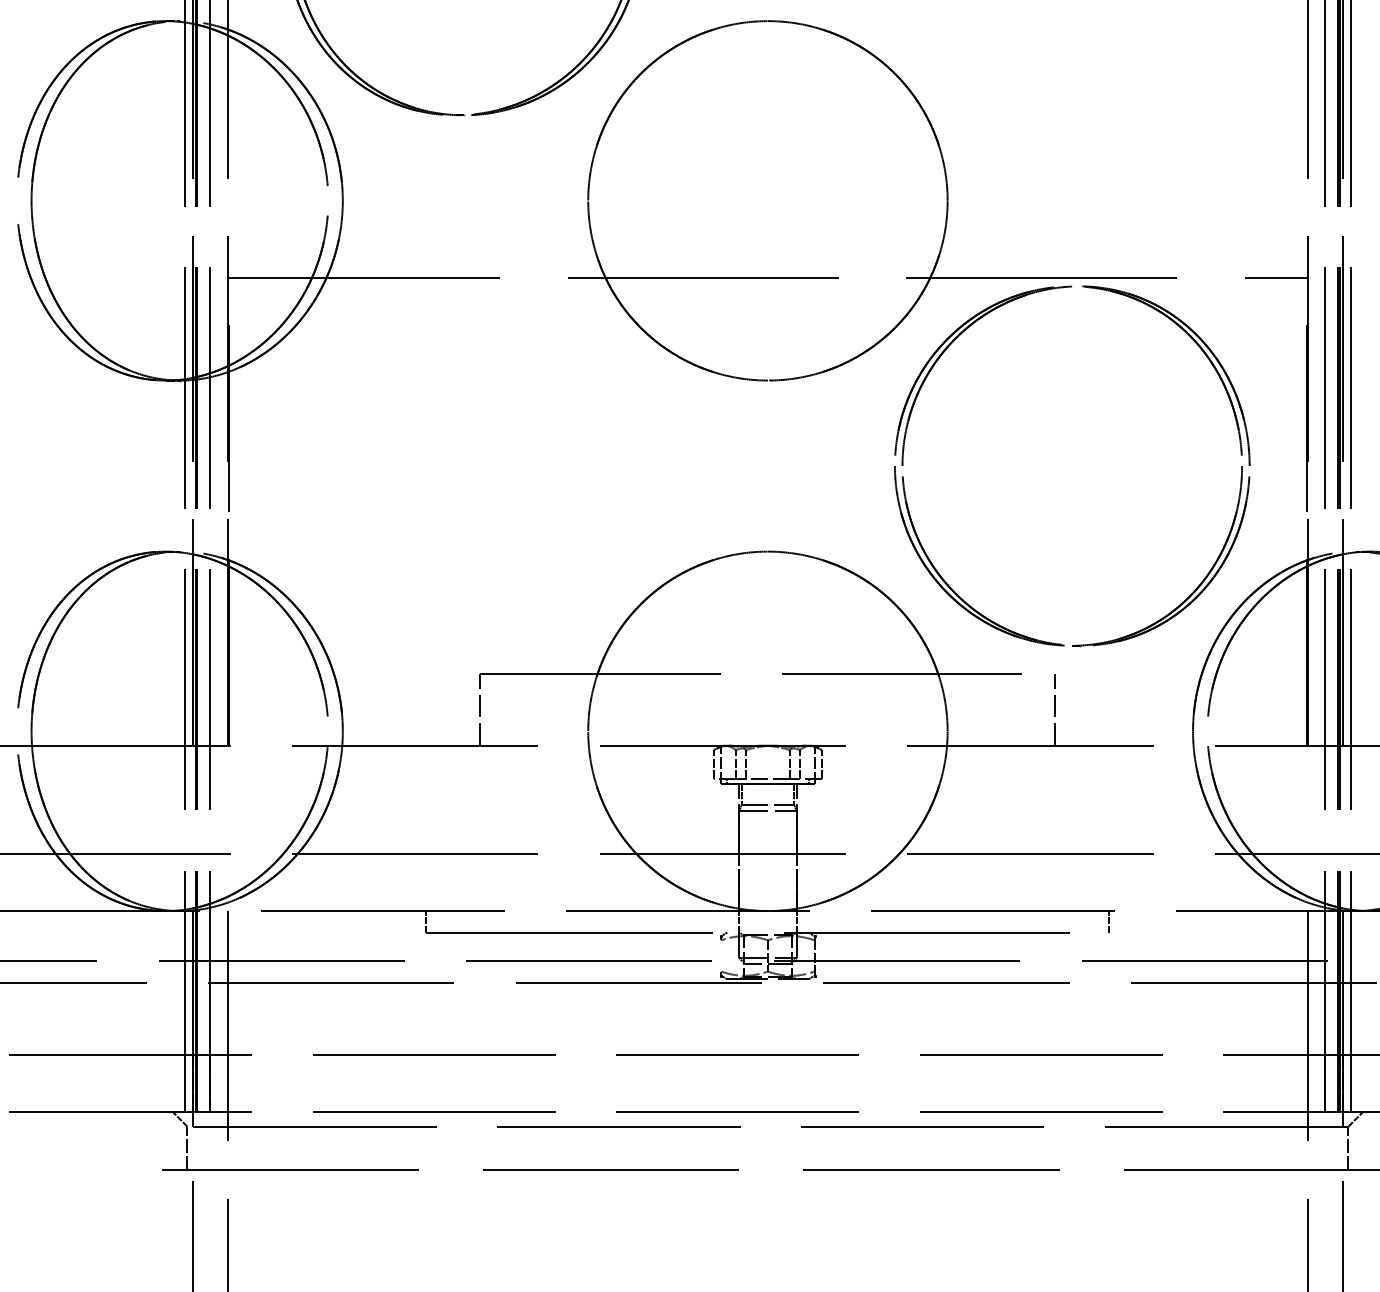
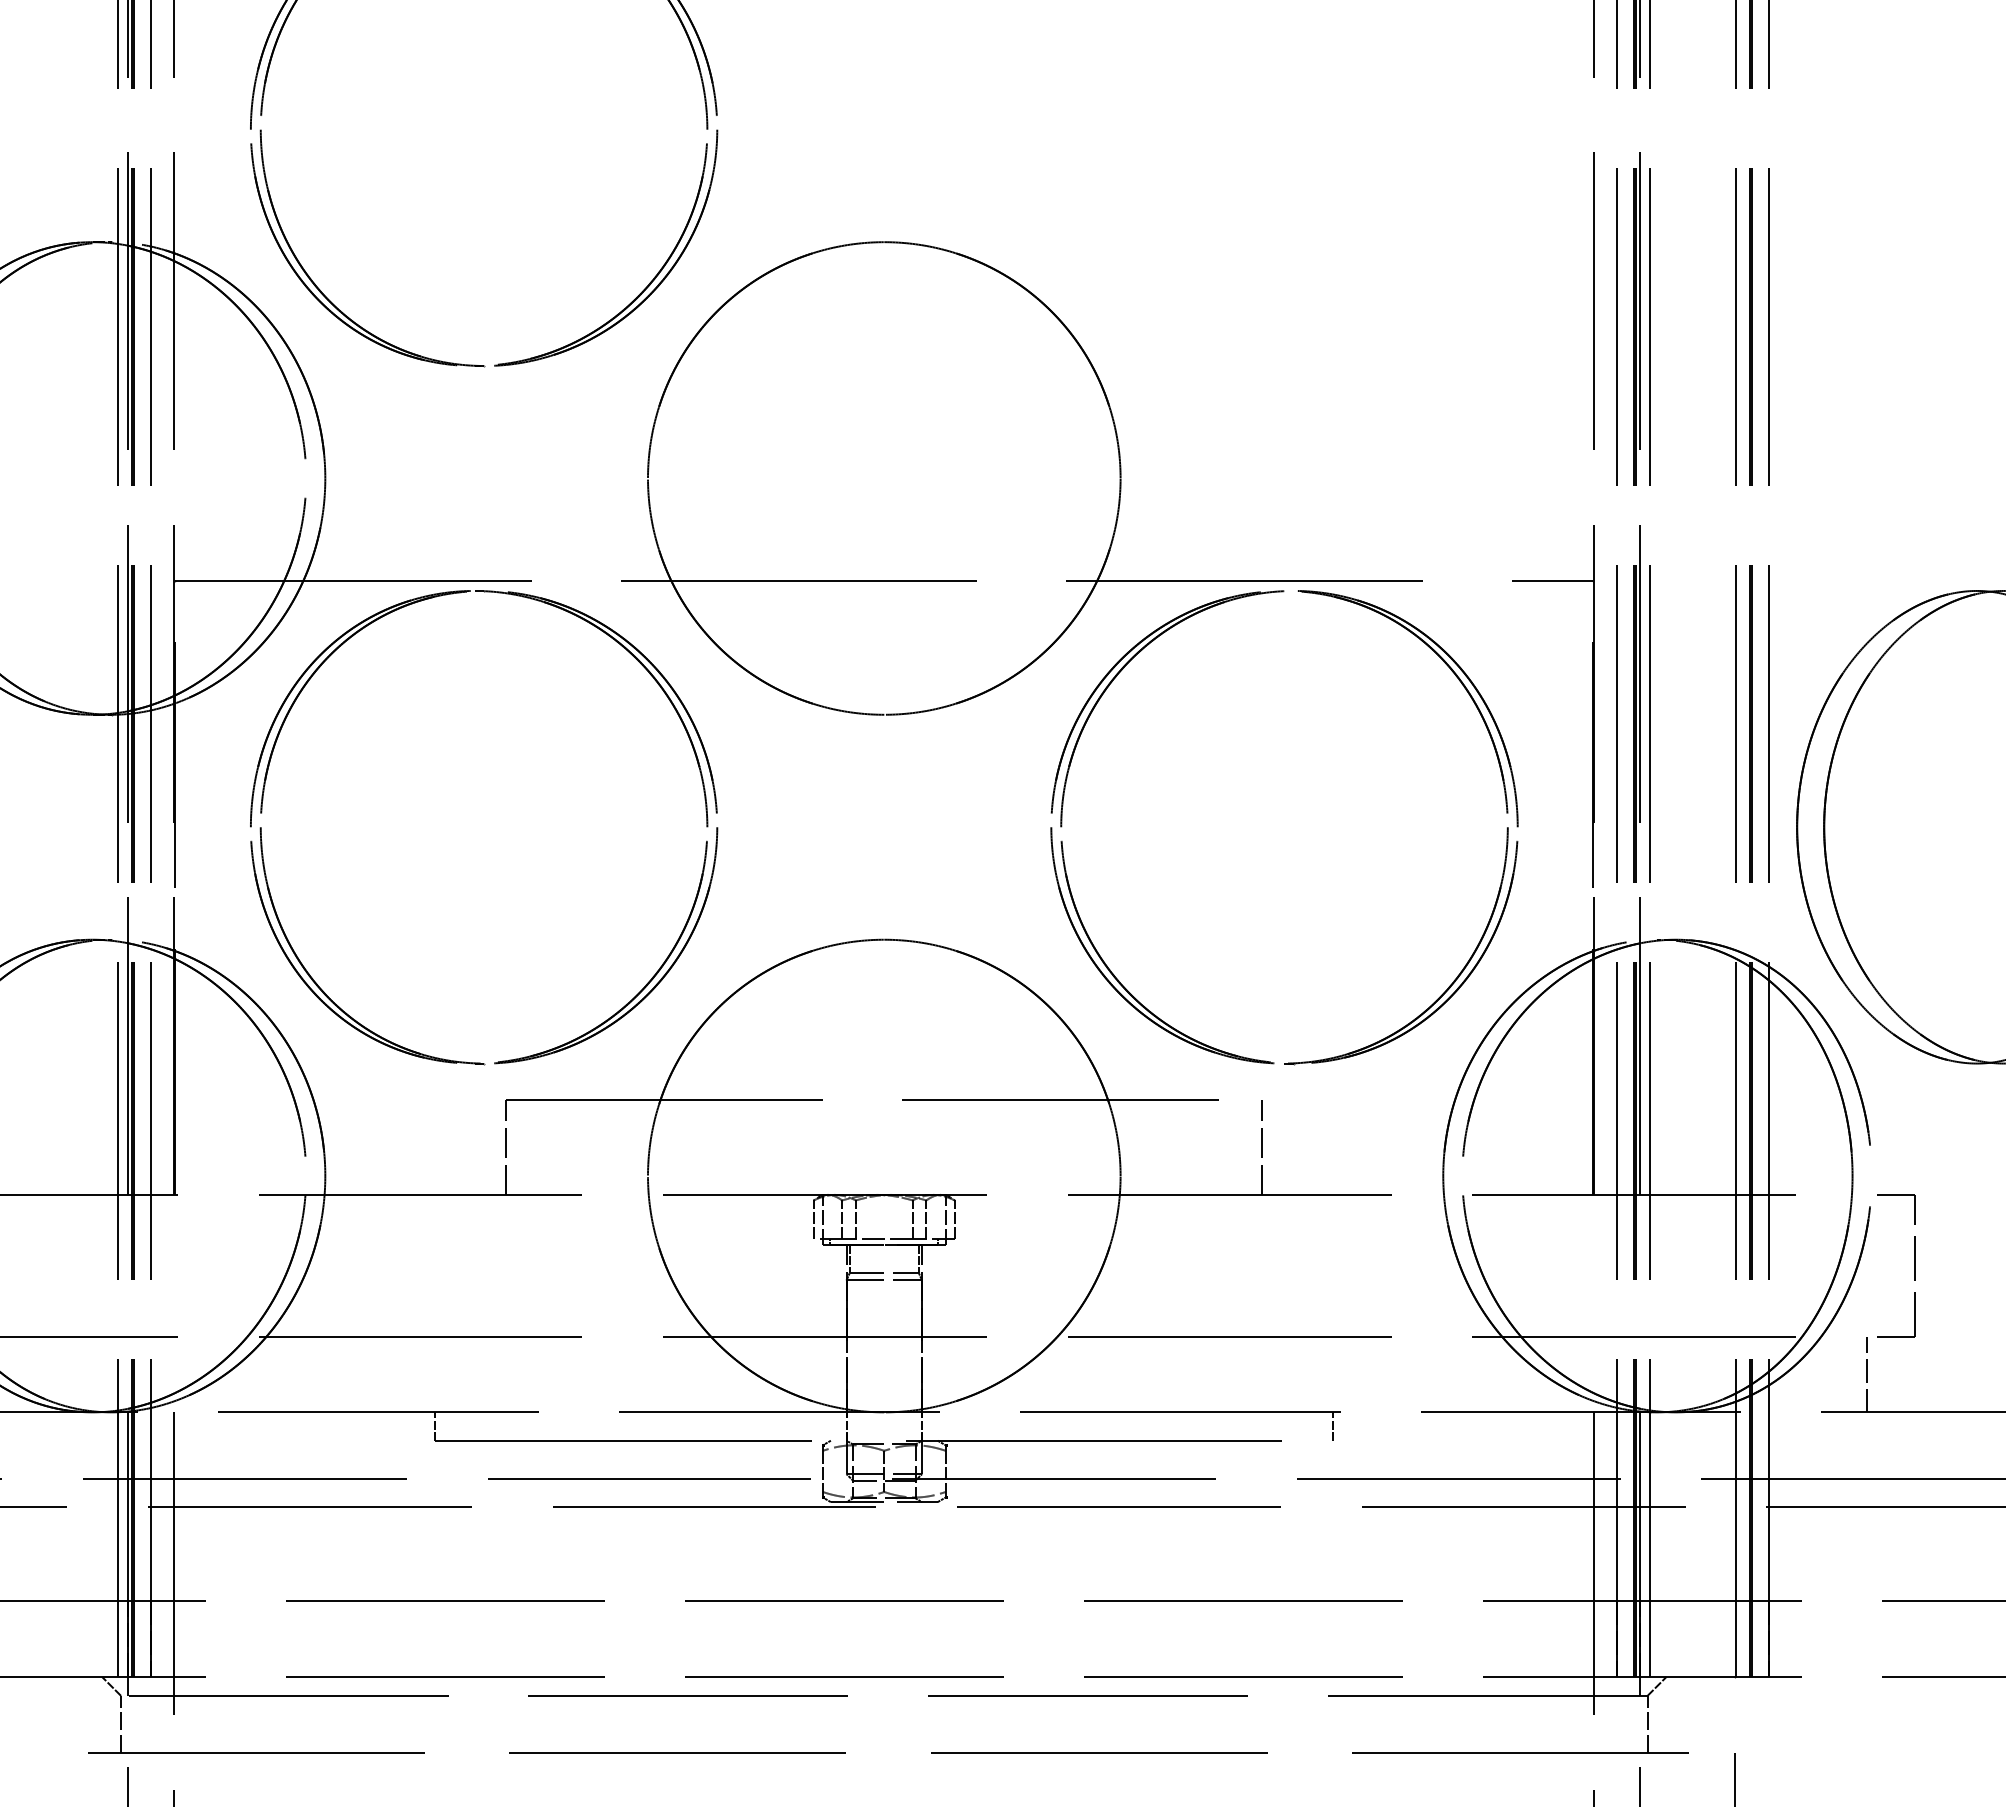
part: (631, 454) -> (705, 811), added
line: (720, 956) -> (822, 1471), added

